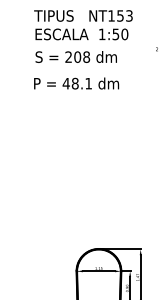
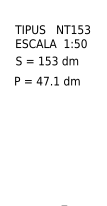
text: (77, 56) -> (48, 60), 208 -> 153
text: (74, 83) -> (45, 80), 48.1 -> 47.1

